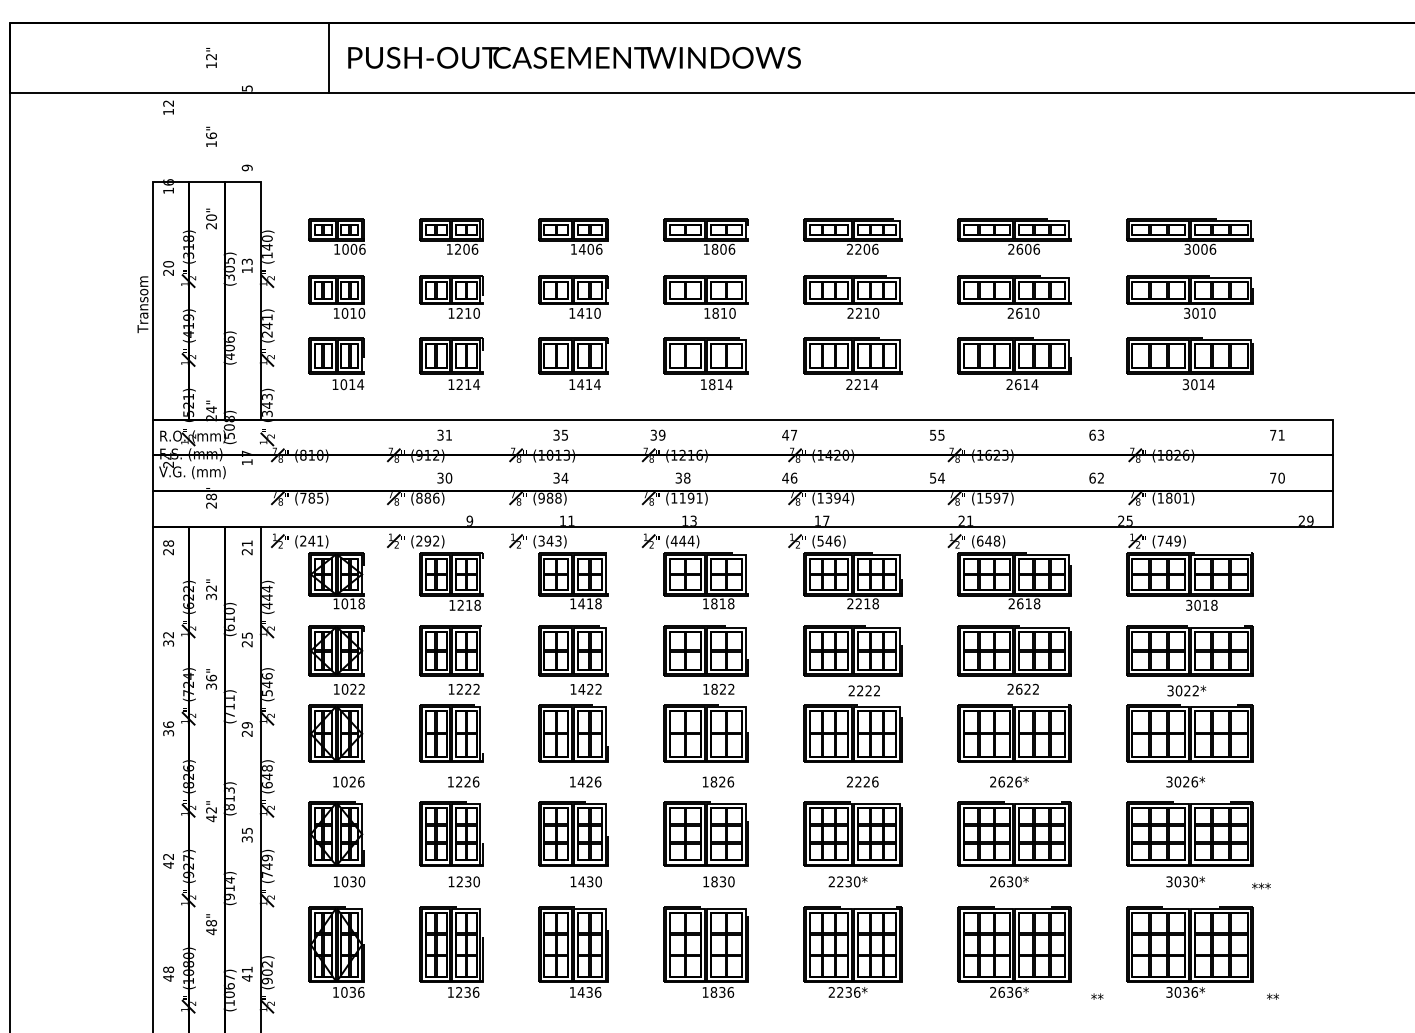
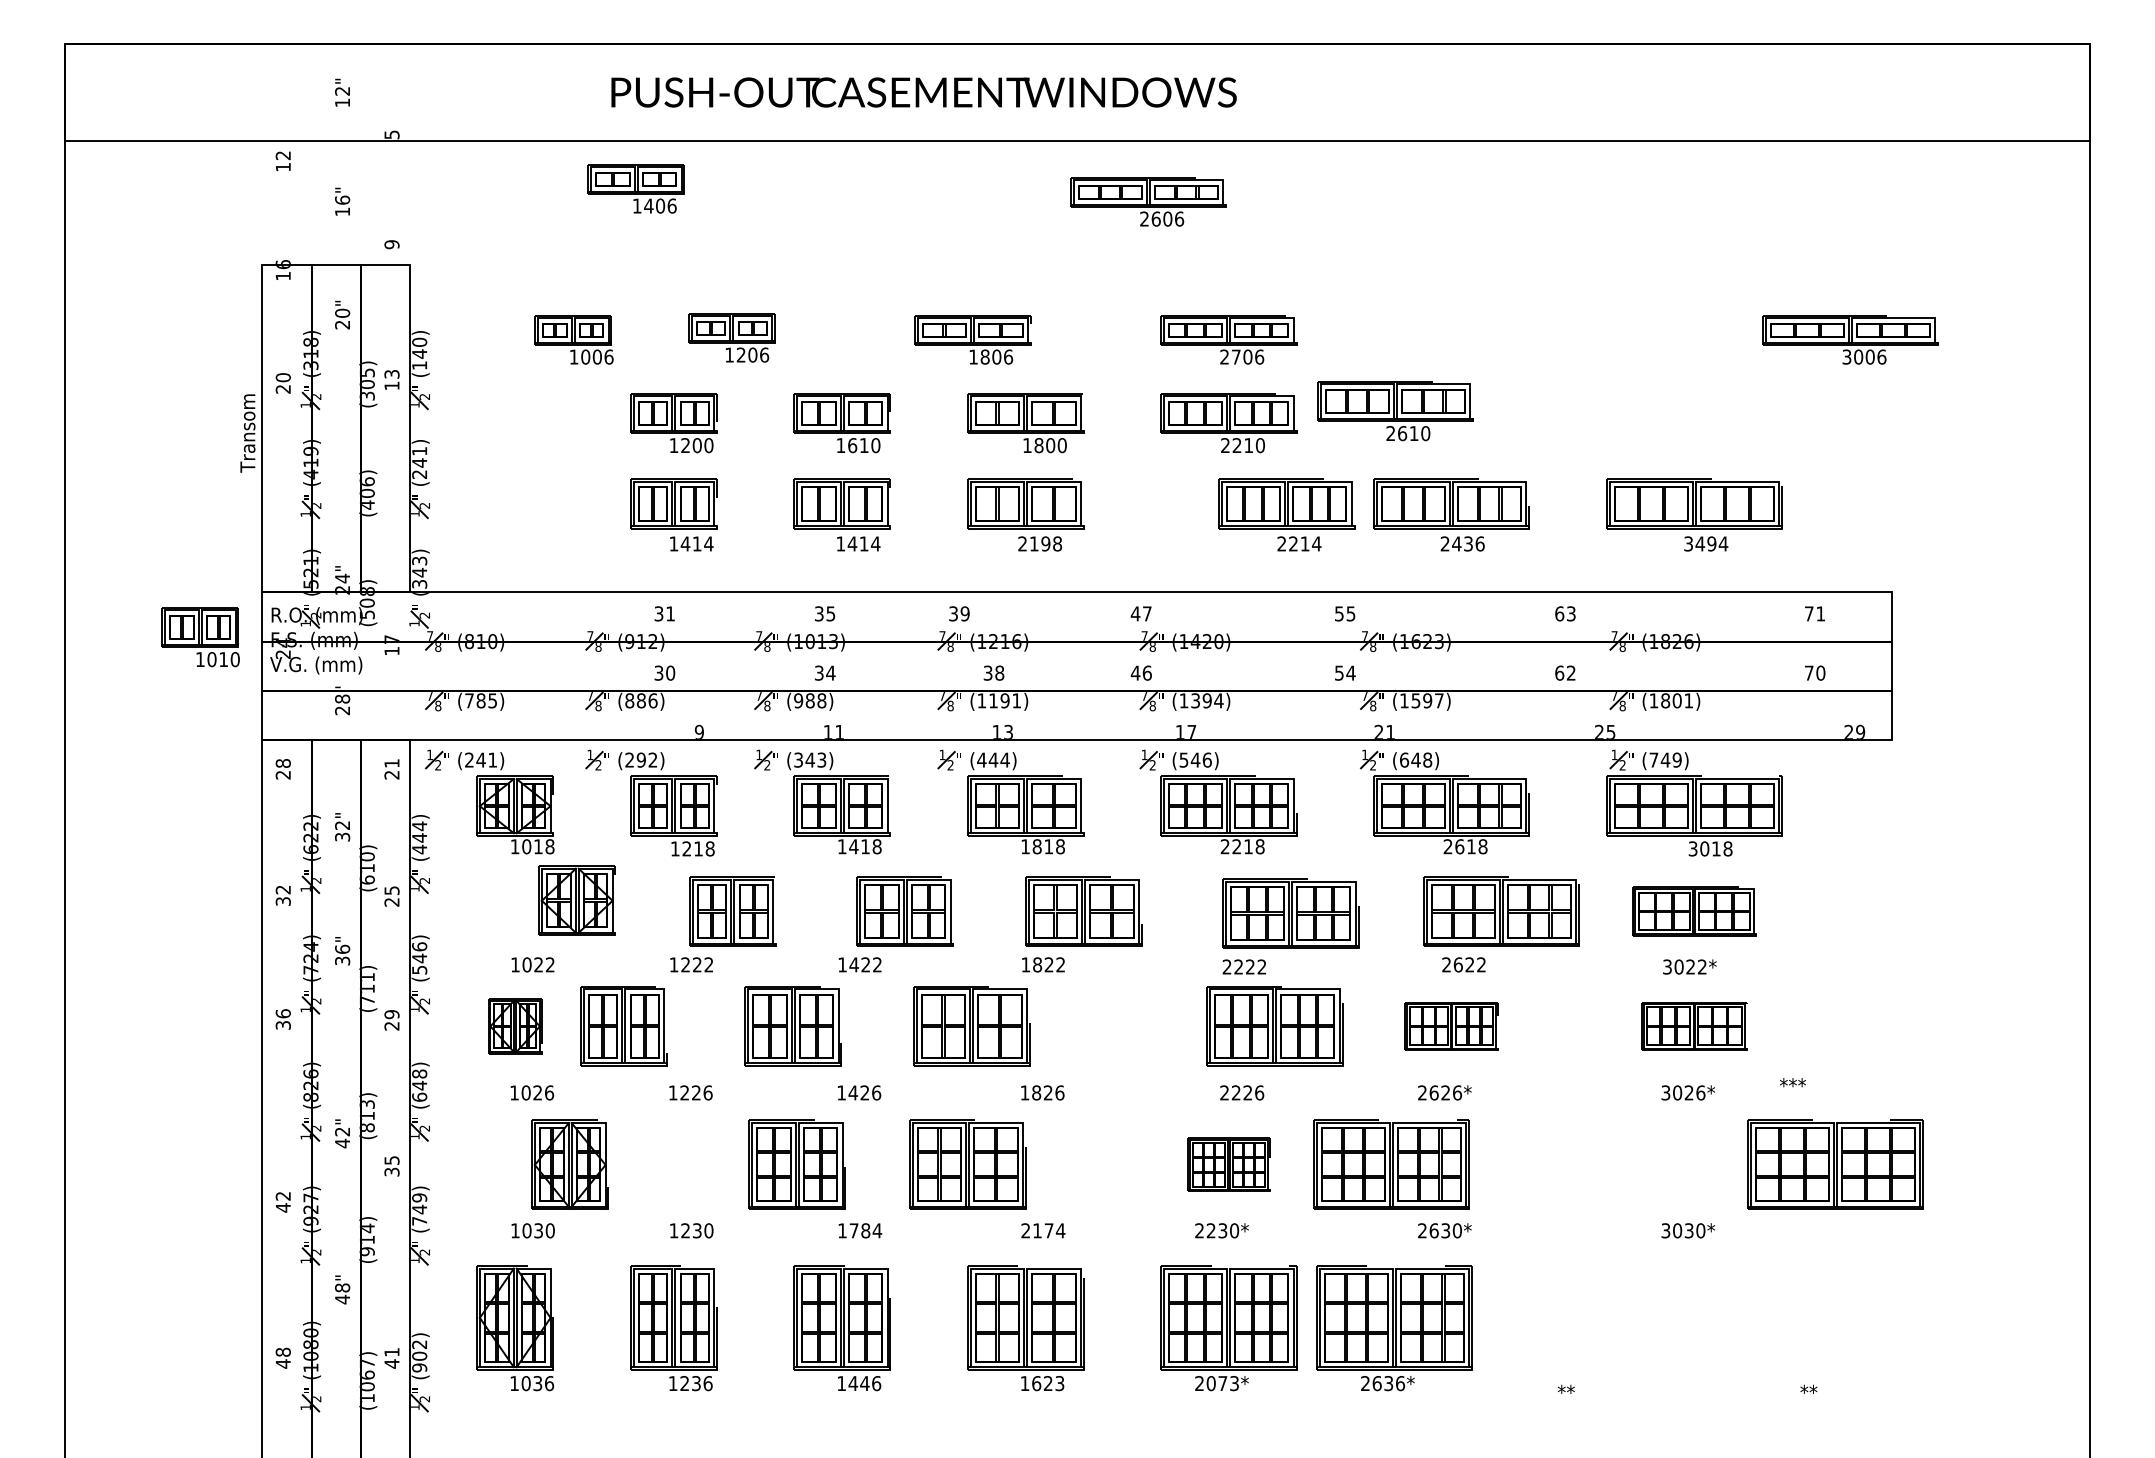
line: (328, 57) -> (504, 92), removed
text: (574, 57) -> (923, 92), moved
part: (336, 236) -> (573, 339), moved
part: (451, 236) -> (731, 337), moved
part: (572, 236) -> (635, 188), moved
part: (705, 236) -> (972, 339), moved
part: (1014, 236) -> (1148, 201), moved
part: (1190, 236) -> (1850, 339), moved
text: (857, 248) -> (1235, 356), 2206 -> 2706
part: (336, 297) -> (200, 637), moved
part: (1014, 297) -> (1395, 411), moved
part: (1190, 297) -> (1694, 423), removed
text: (467, 313) -> (696, 445), 1210 -> 1200
text: (580, 313) -> (852, 445), 1410 -> 1610
text: (723, 313) -> (1050, 445), 1810 -> 1800
part: (335, 363) -> (514, 514), removed
part: (852, 363) -> (1286, 514), moved
text: (459, 384) -> (685, 543), 1214 -> 1414
text: (716, 384) -> (1040, 543), 1814 -> 2198
text: (1026, 384) -> (1468, 543), 2614 -> 2436
text: (1198, 384) -> (1705, 543), 3014 -> 3494
part: (335, 650) -> (576, 900), moved
part: (451, 650) -> (732, 911), moved
part: (572, 650) -> (904, 911), moved
part: (705, 650) -> (1083, 911), moved
part: (852, 650) -> (1290, 913), moved
part: (1014, 650) -> (1501, 911), moved
part: (1190, 650) -> (1694, 911), size x0.7
part: (335, 733) -> (514, 1026), size x0.7
part: (451, 733) -> (623, 1026), moved
part: (572, 733) -> (792, 1026), moved
part: (705, 733) -> (971, 1026), moved
part: (852, 733) -> (1274, 1026), moved
part: (1014, 733) -> (1451, 1026), size x0.6
part: (1190, 733) -> (1694, 1026), size x0.6
part: (335, 833) -> (569, 1164), moved
part: (451, 833) -> (673, 1164), removed
part: (572, 833) -> (796, 1164), moved
part: (705, 833) -> (967, 1164), moved
part: (852, 833) -> (1228, 1164), size x0.6
part: (1014, 833) -> (1391, 1164), moved
part: (1190, 833) -> (1835, 1164), moved
text: (590, 881) -> (865, 1230), 1430 -> 1784
text: (718, 881) -> (1043, 1230), 1830 -> 2174
text: (1261, 885) -> (1792, 1082), moved
part: (1014, 952) -> (1394, 1328), moved
part: (1190, 952) -> (1694, 1328), removed
text: (589, 992) -> (864, 1383), 1436 -> 1446
text: (722, 992) -> (1048, 1383), 1836 -> 1623
text: (848, 992) -> (1222, 1383), 2236* -> 2073*

